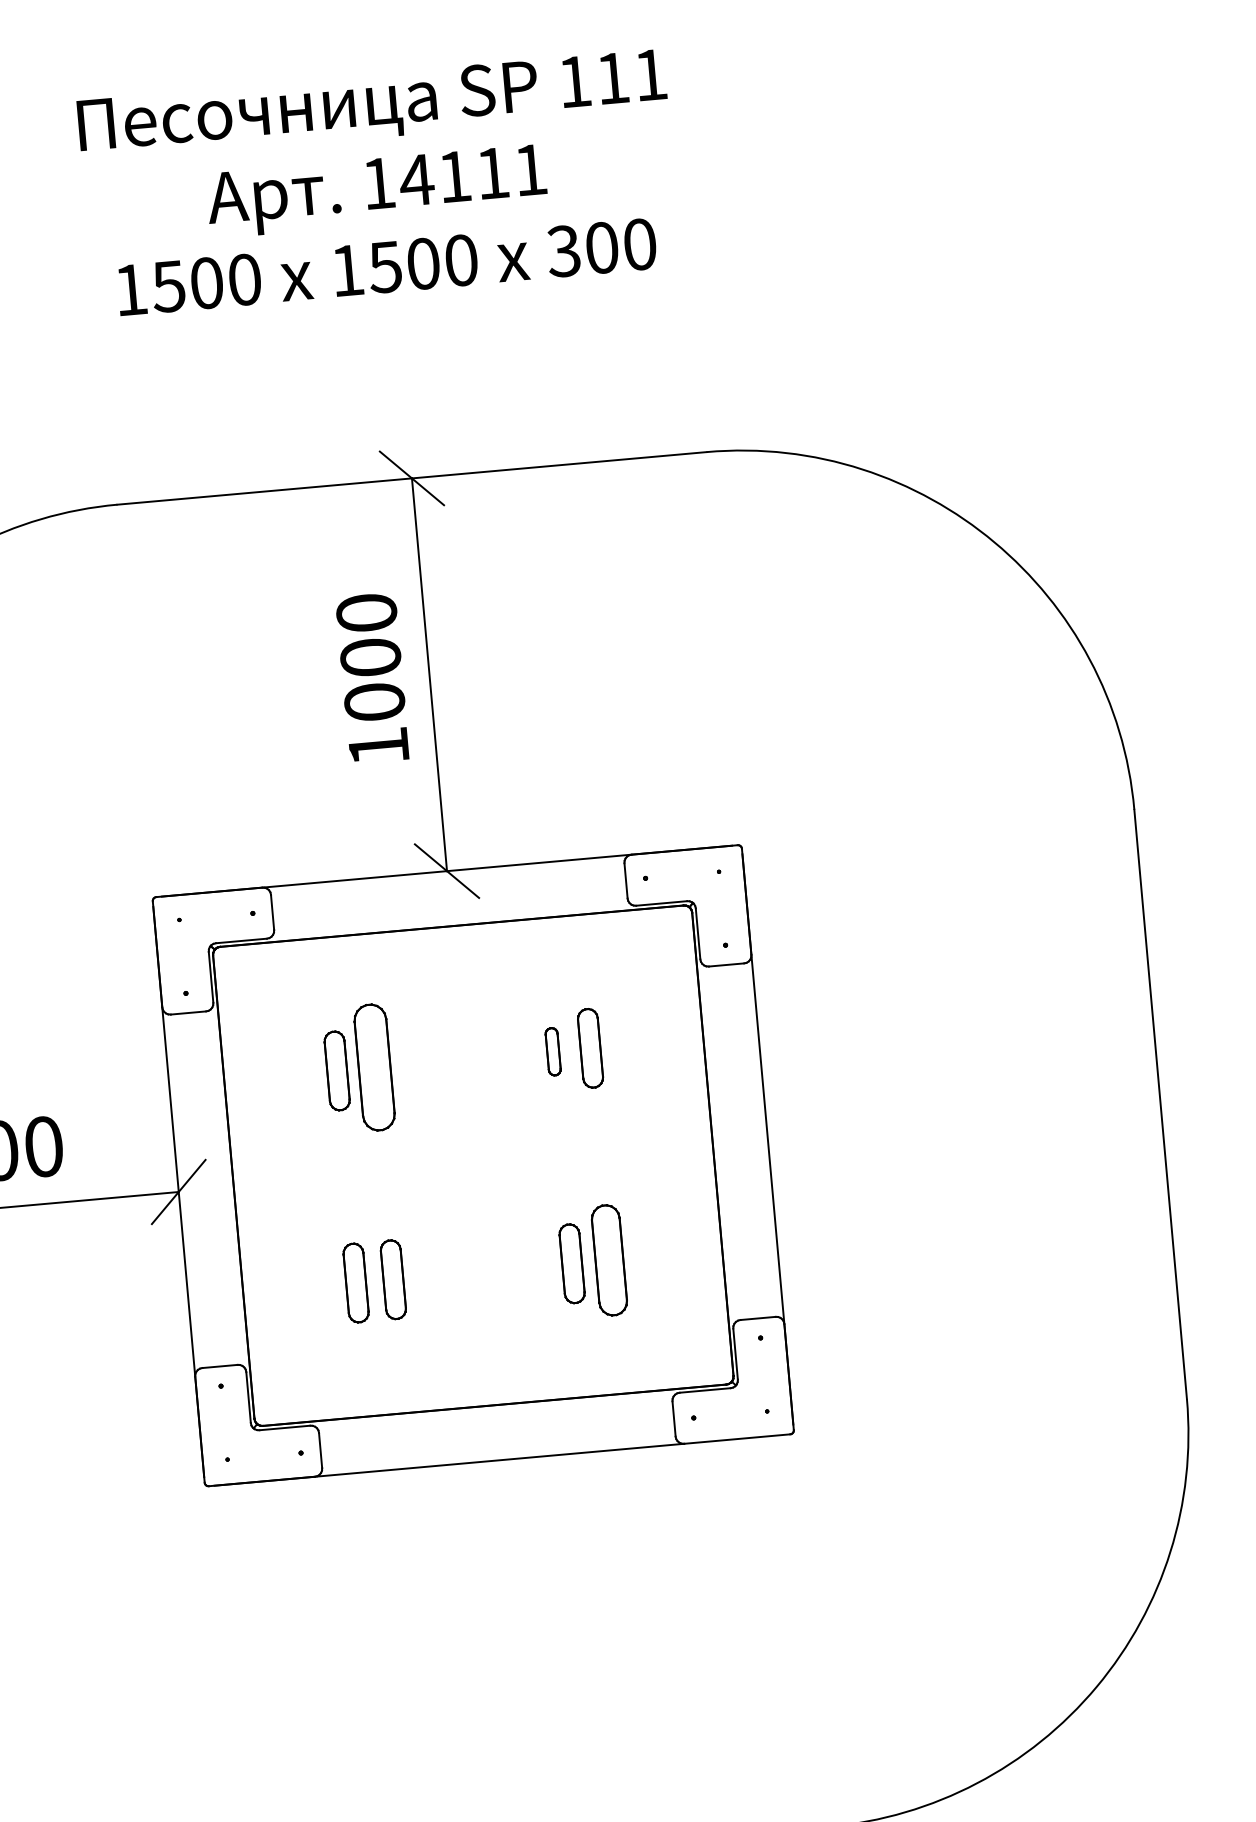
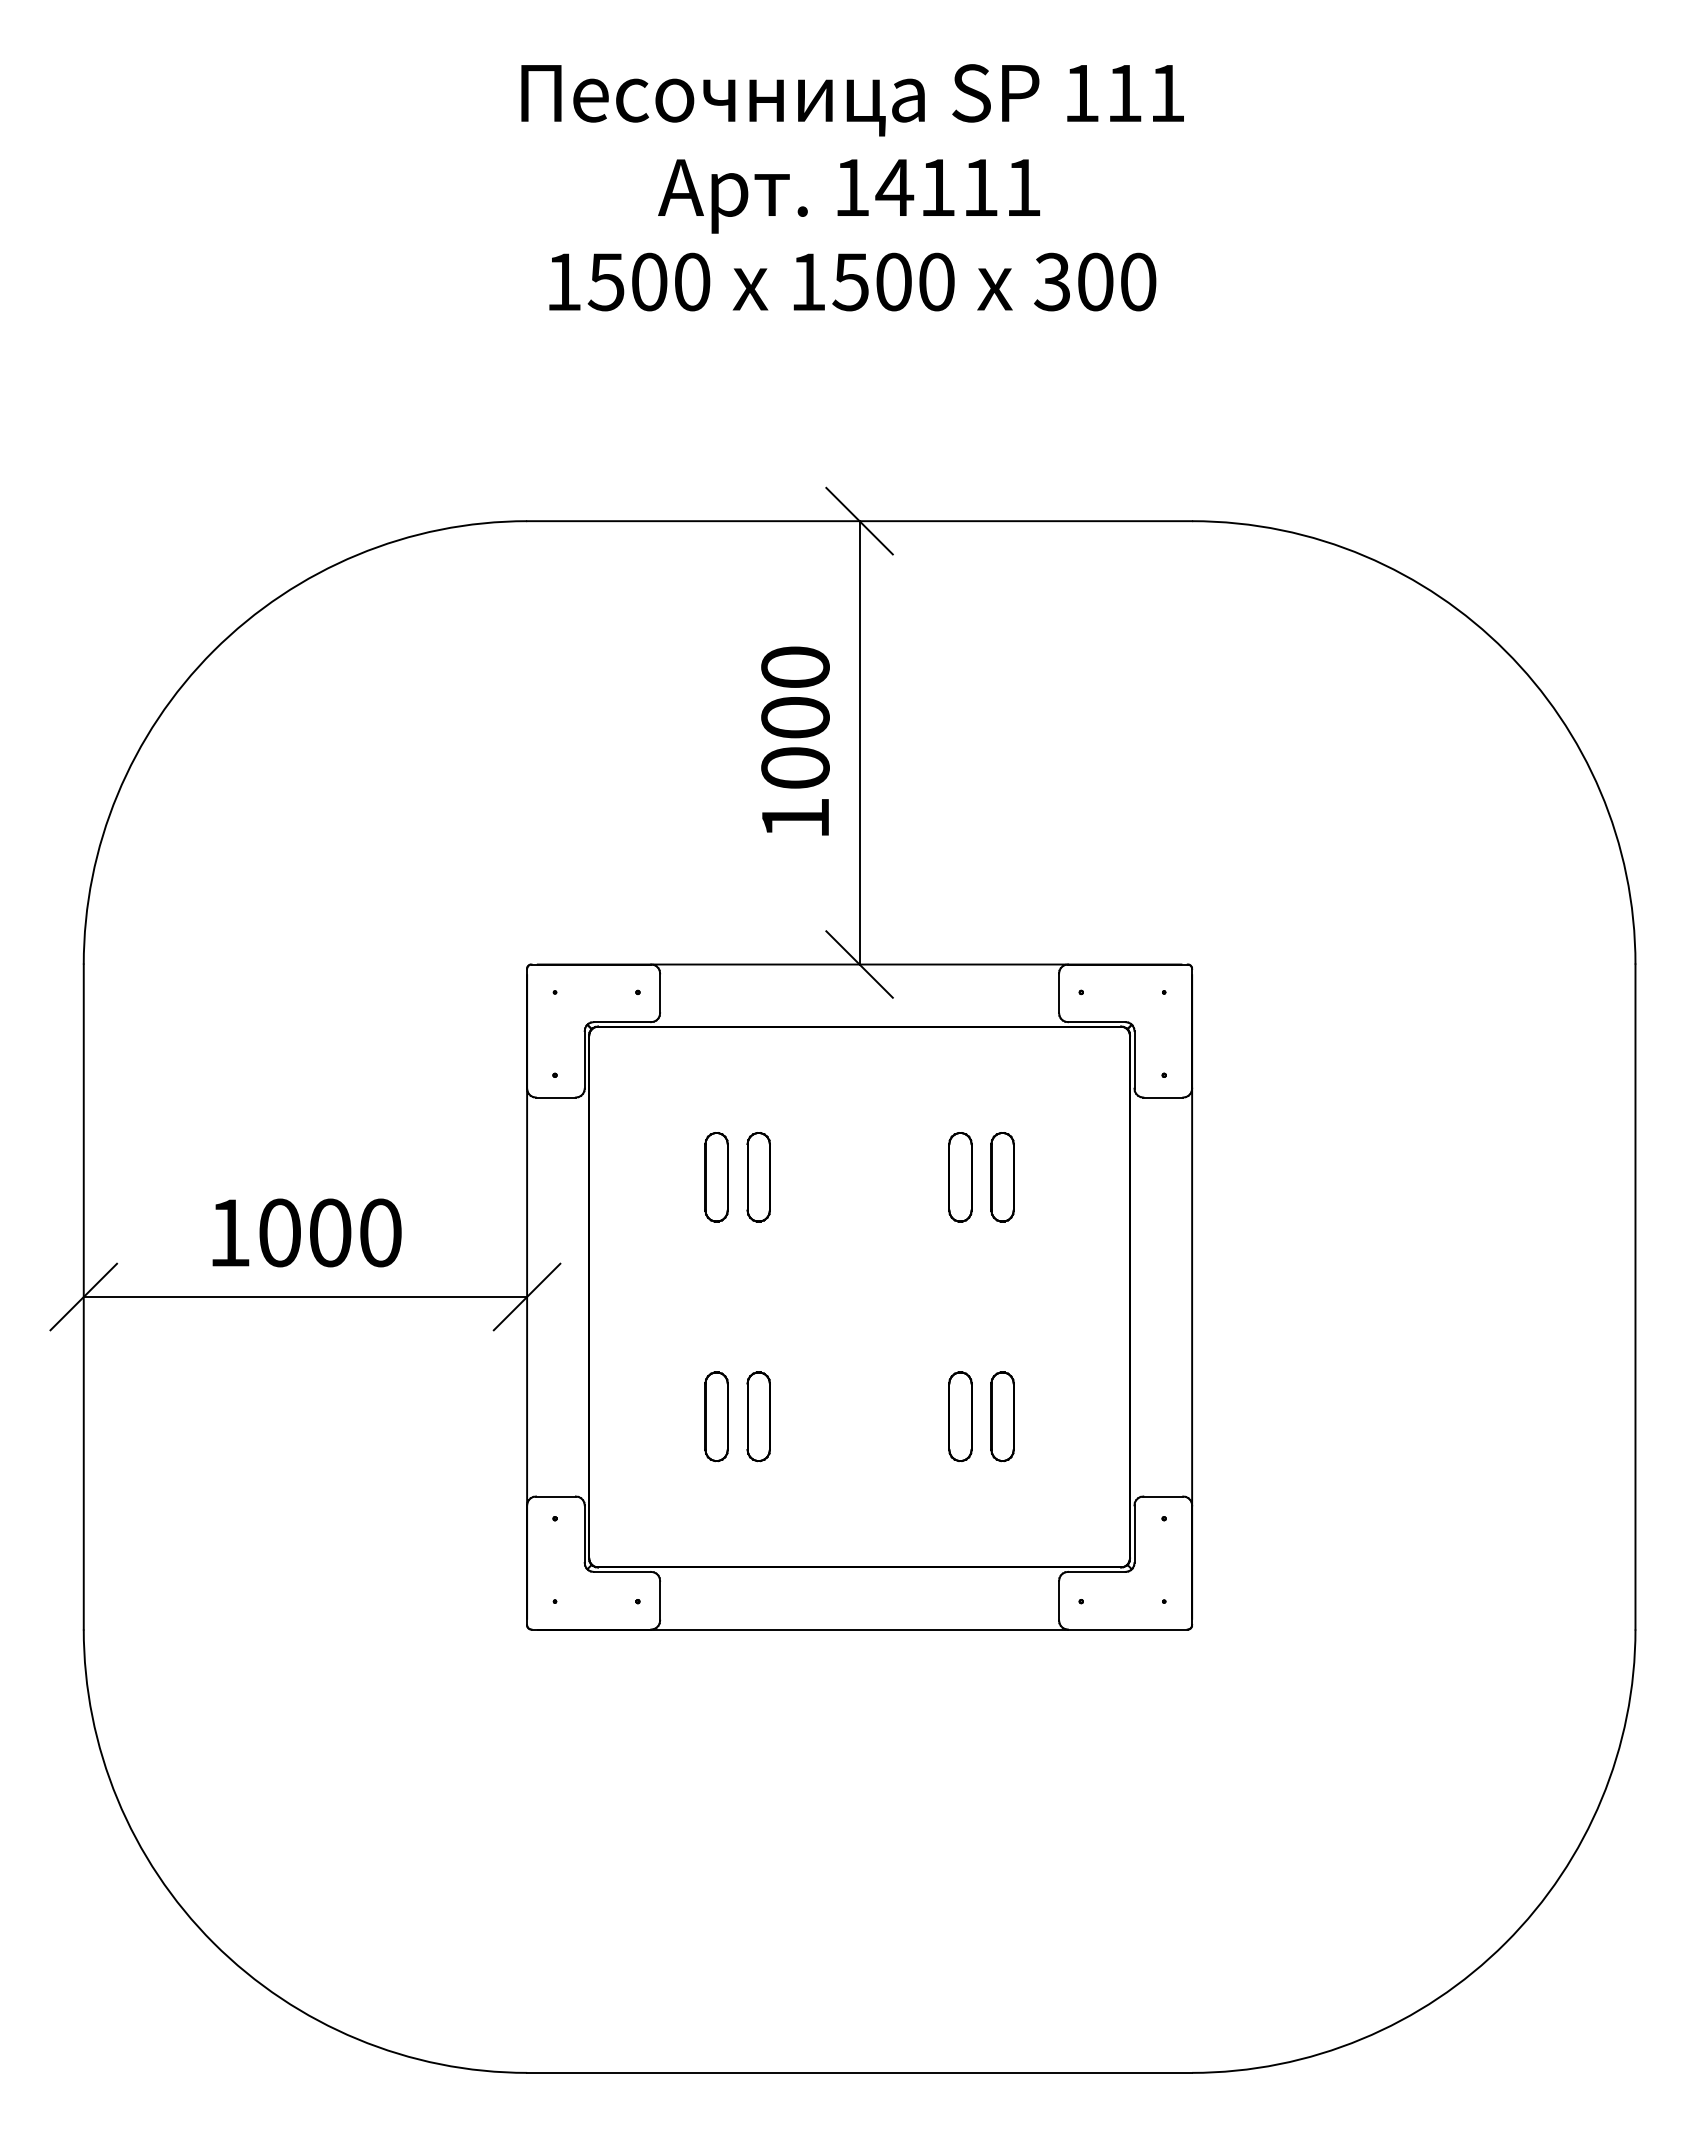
part: (553, 1051) -> (960, 1177), size x1.67
part: (374, 1067) -> (758, 1177), size x0.62
part: (609, 1260) -> (1002, 1416), size x0.71

